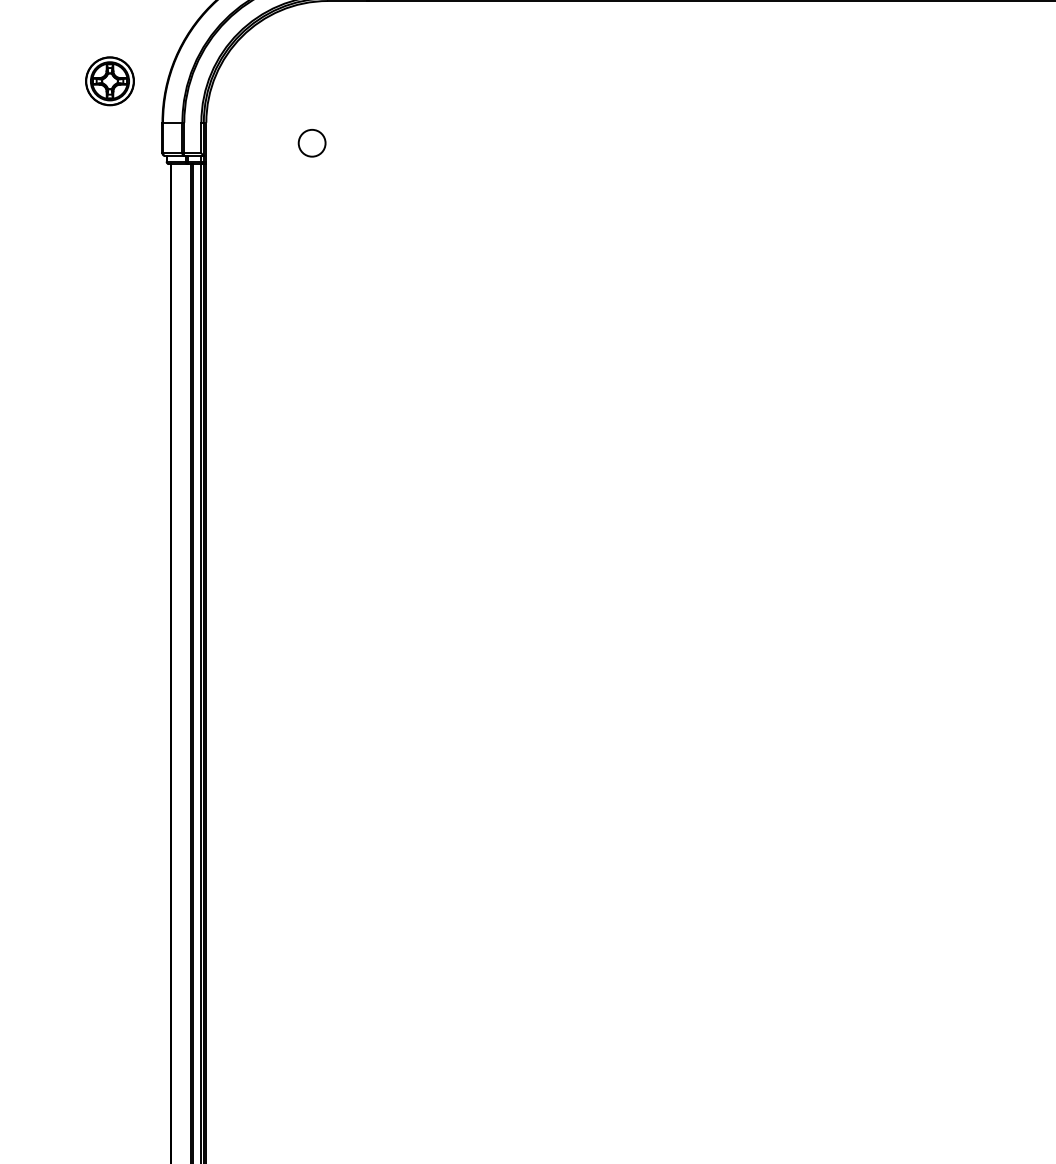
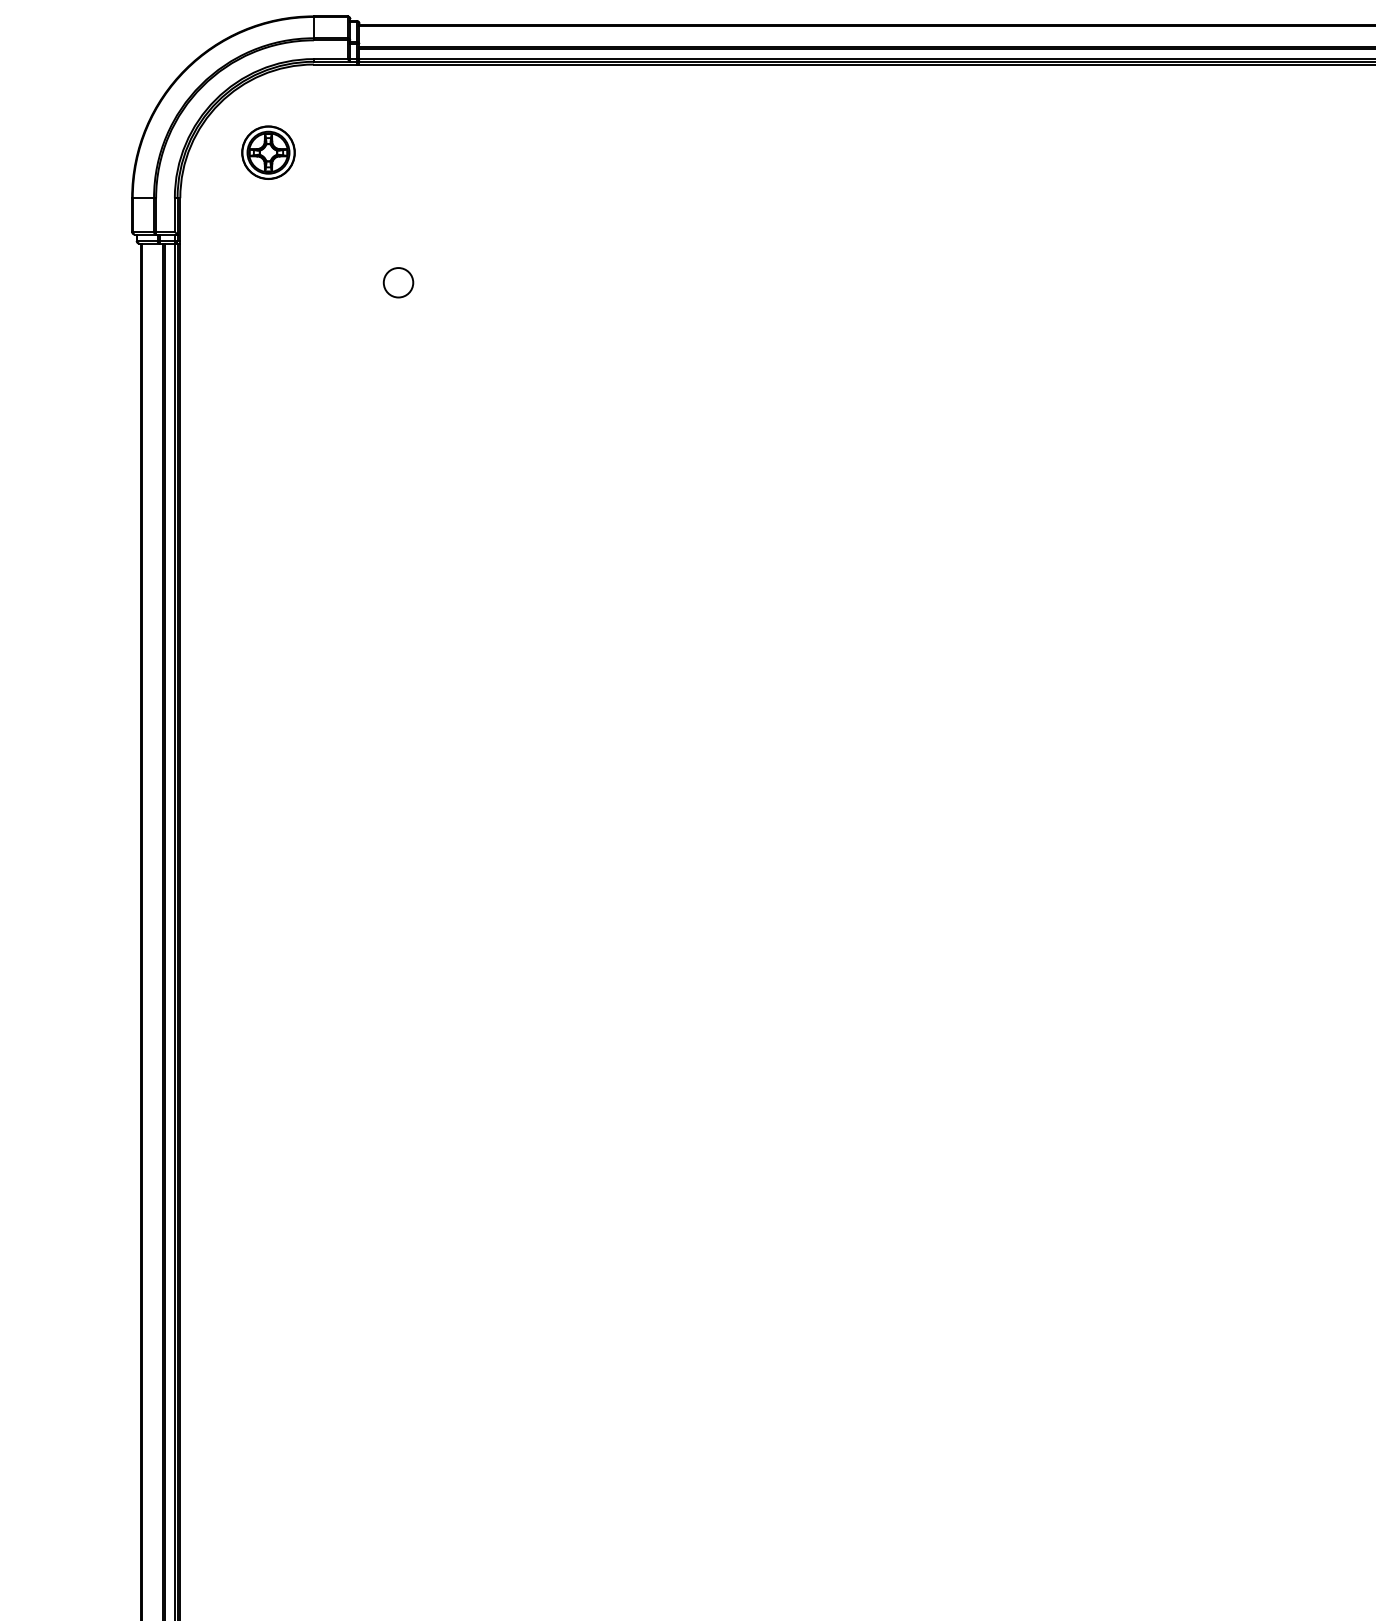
part: (109, 81) -> (268, 152), moved
circle: (312, 143) -> (398, 282), moved

